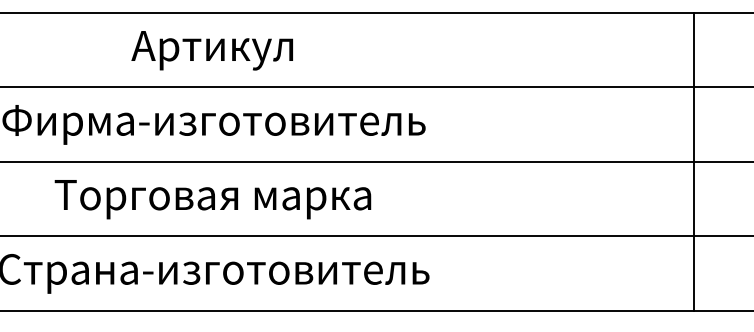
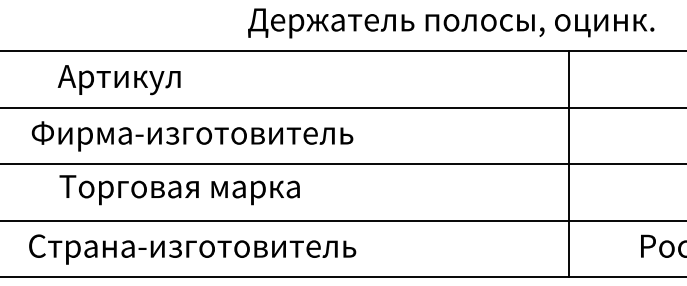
text: (211, 51) -> (118, 80), moved
line: (694, 161) -> (569, 164), moved
text: (212, 200) -> (179, 190), moved

